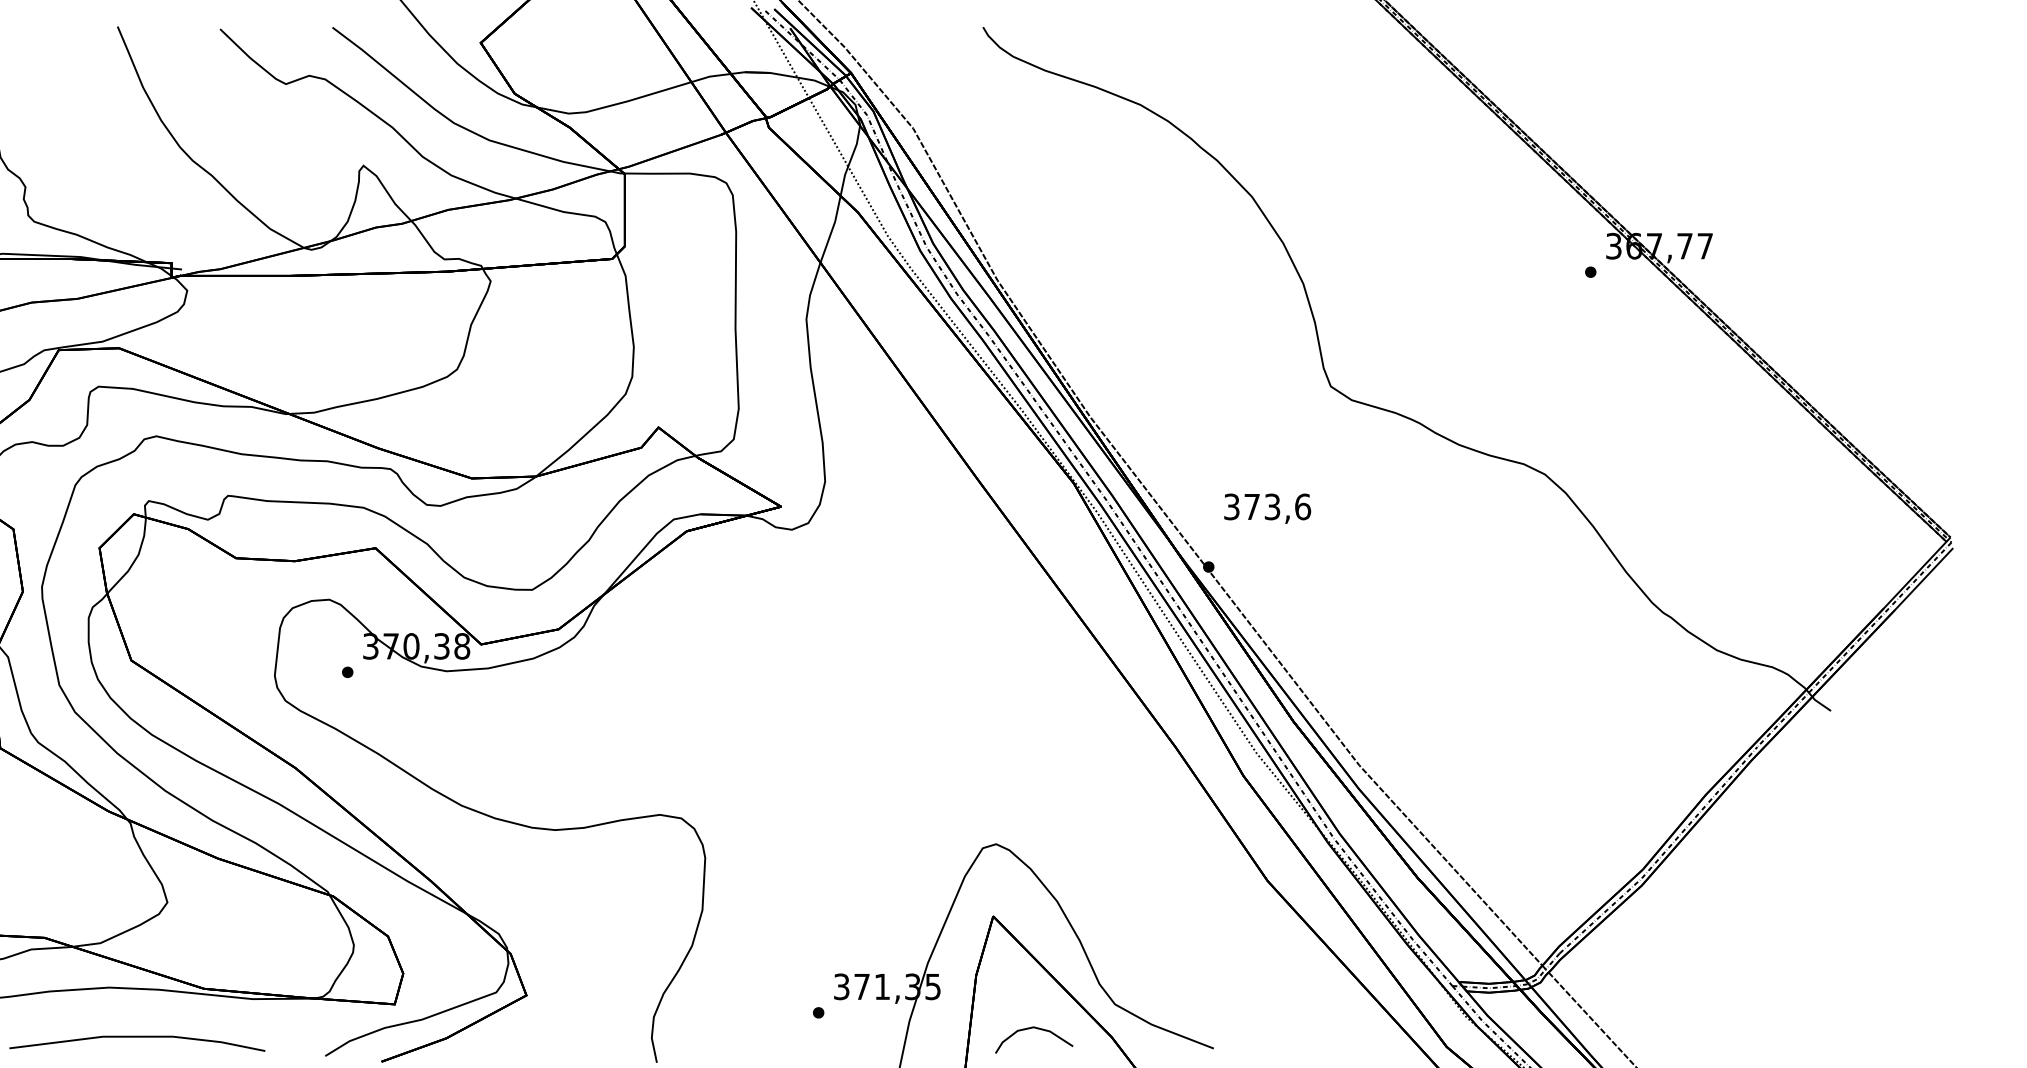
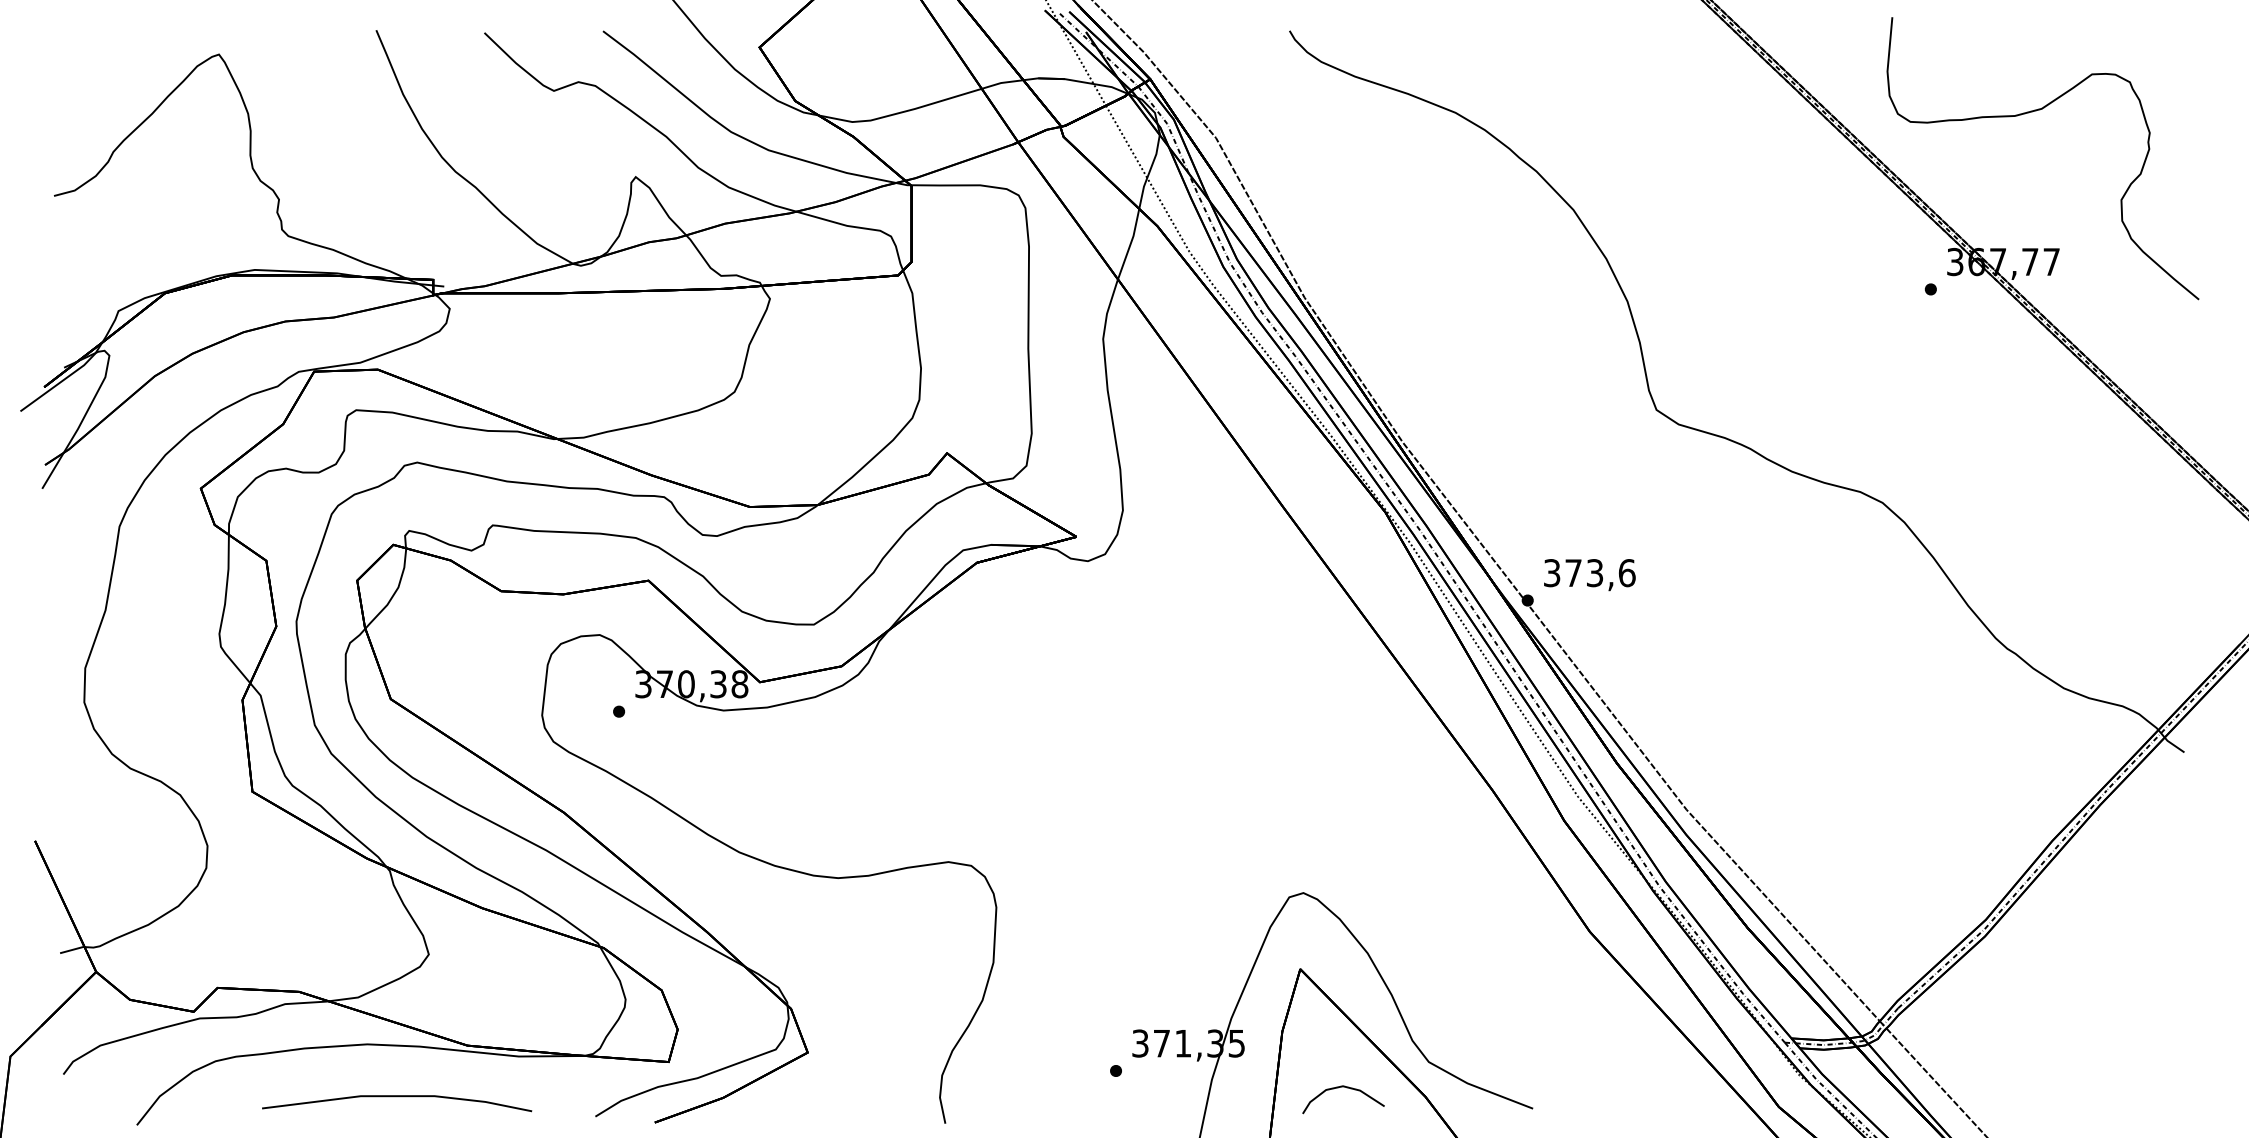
curve: (1687, 104) -> (2032, 112), added
text: (1267, 509) -> (1589, 575), moved

